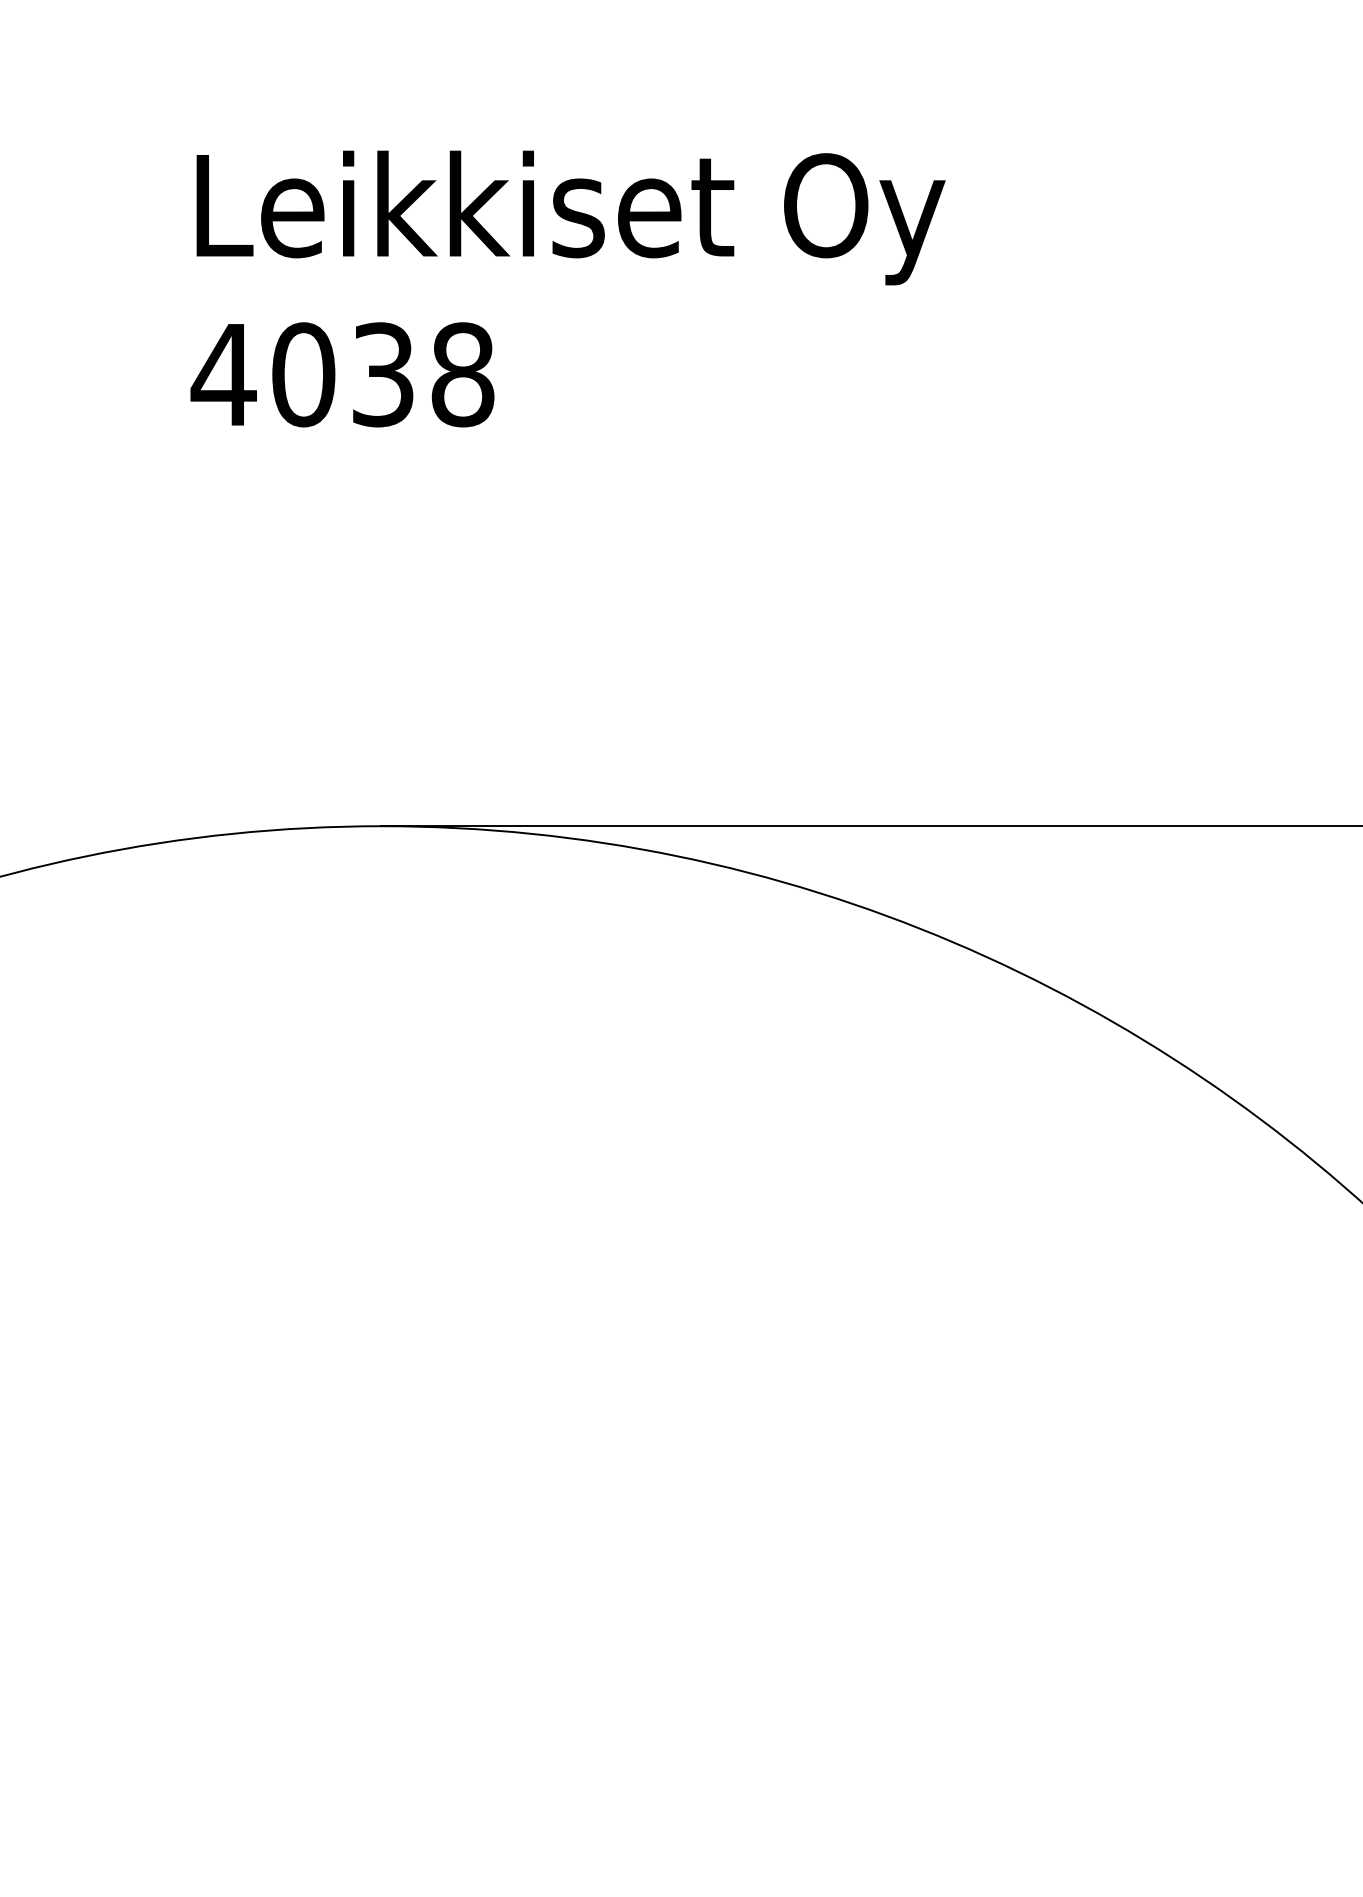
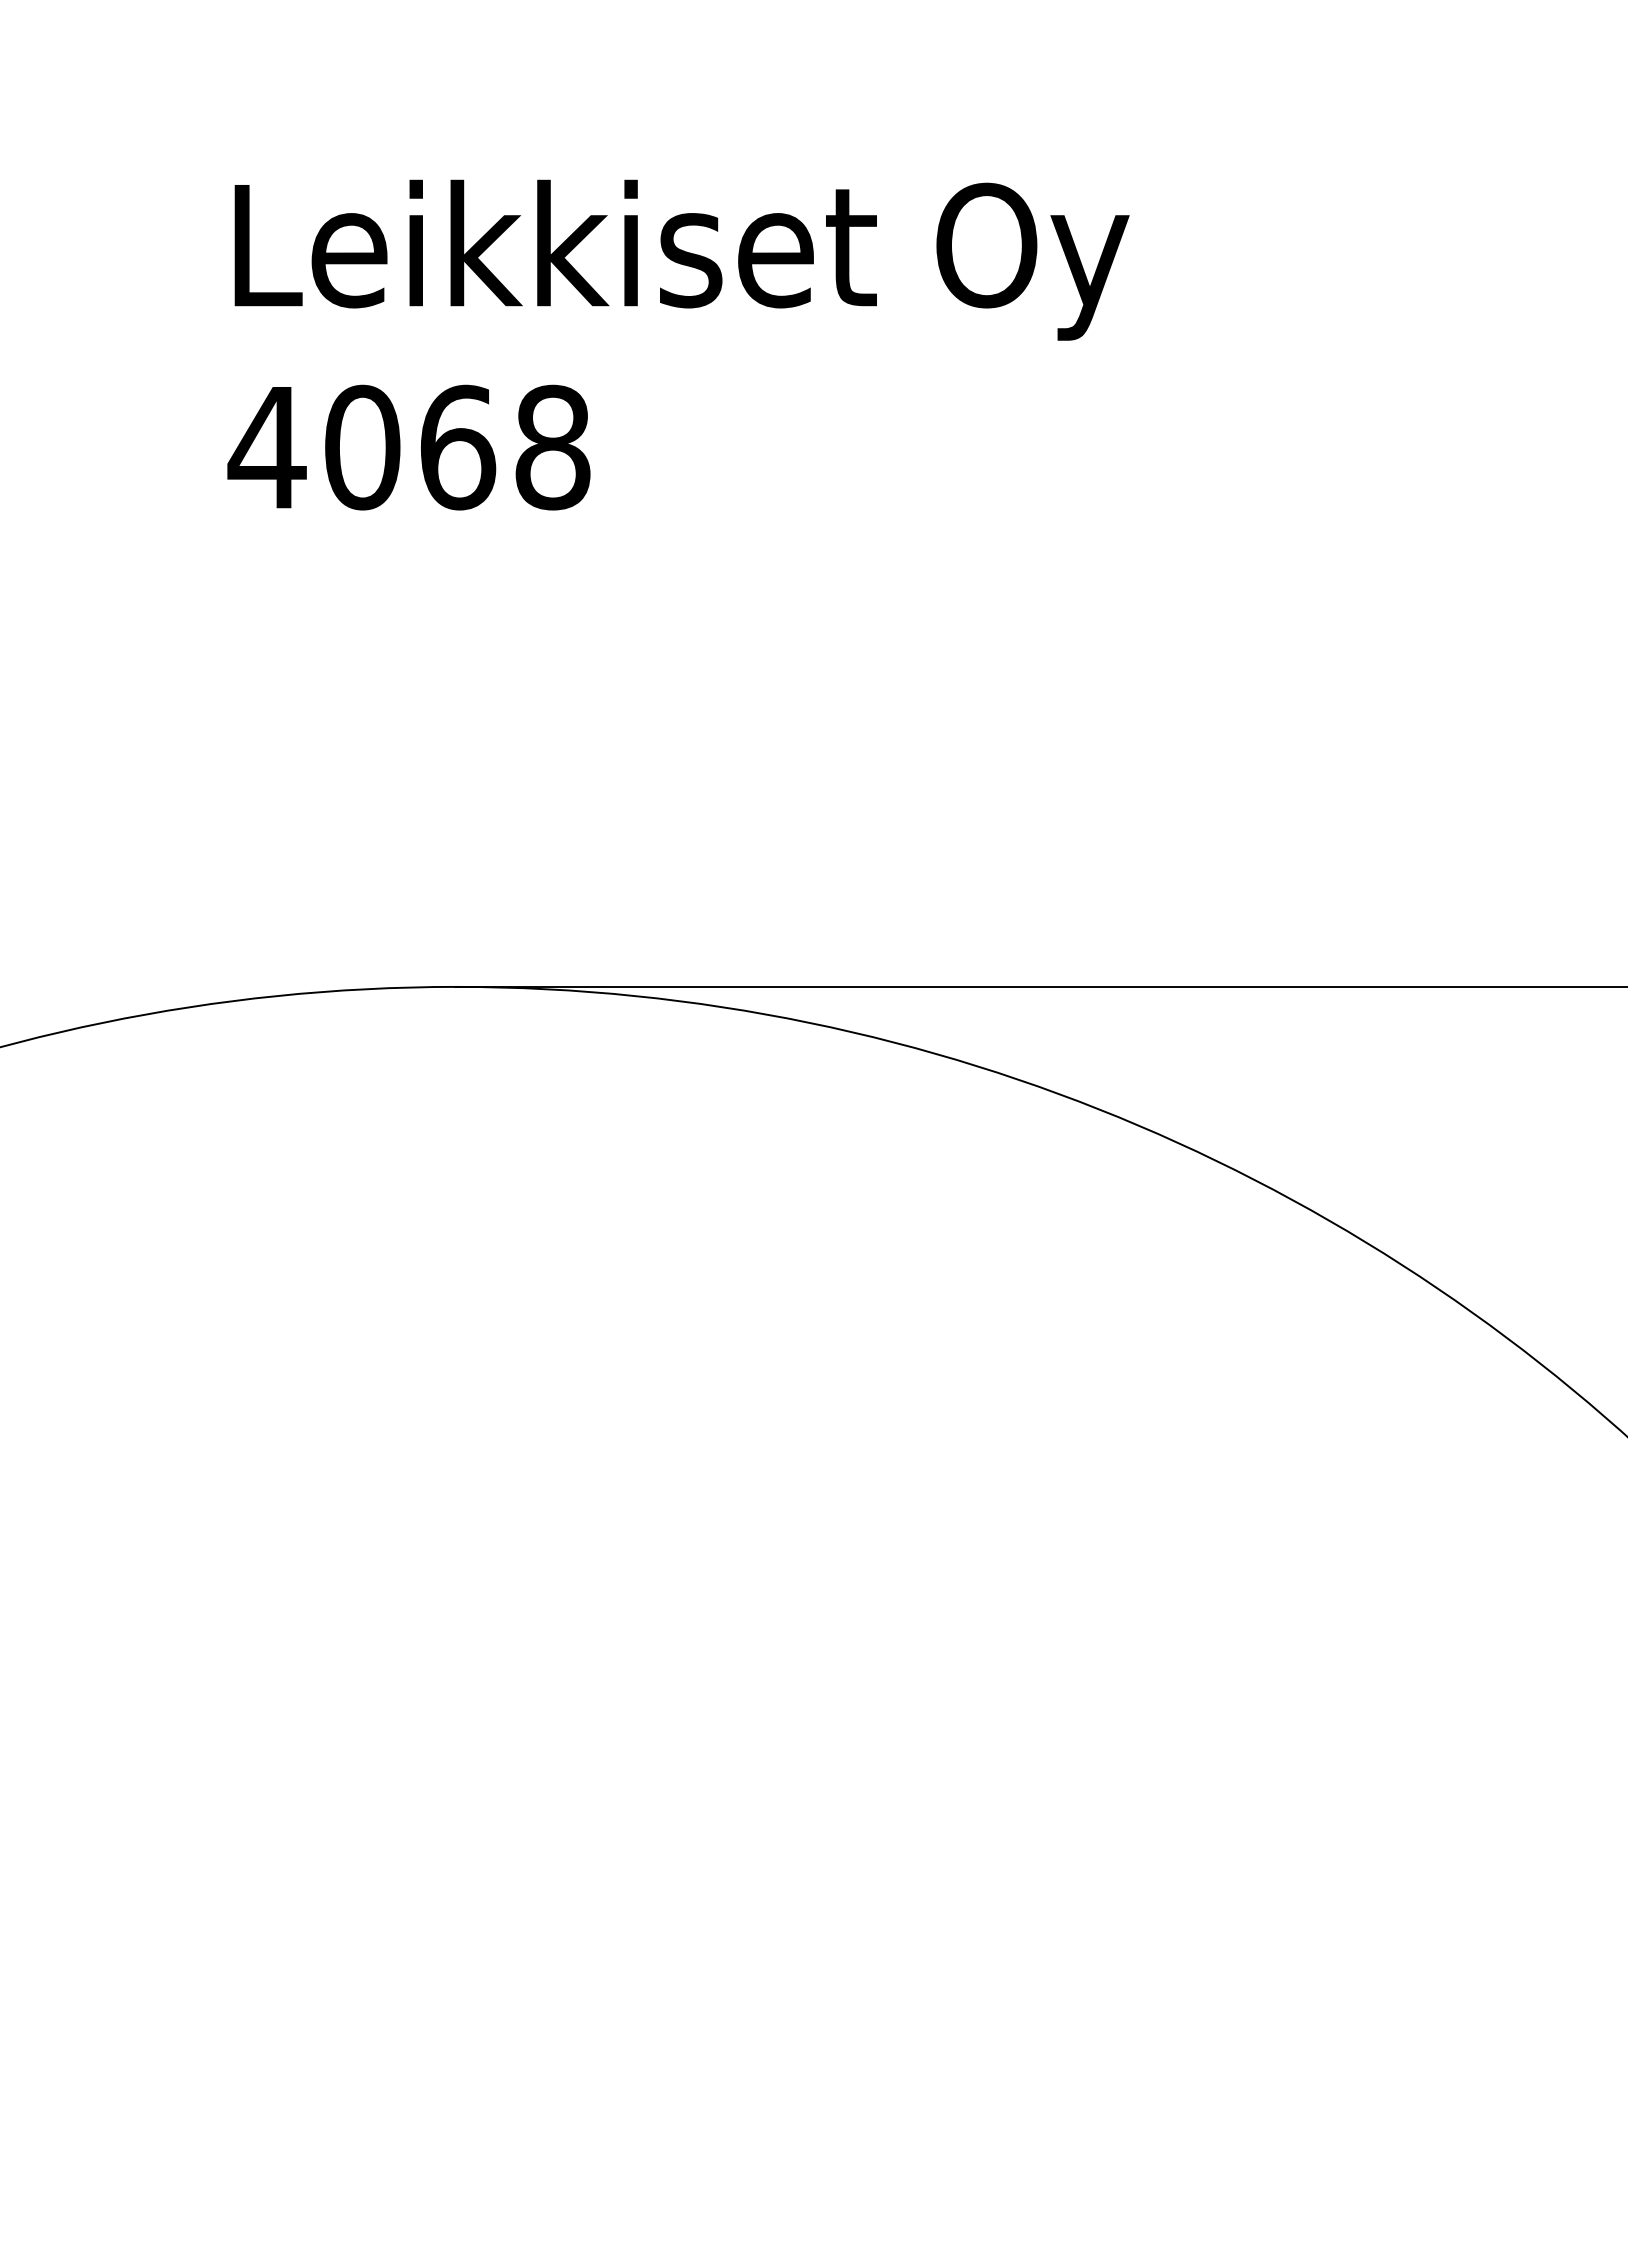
text: (383, 374) -> (458, 447), 4038 -> 4068

